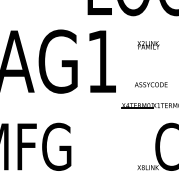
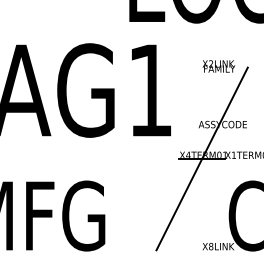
line: (137, 108) -> (202, 159), added

